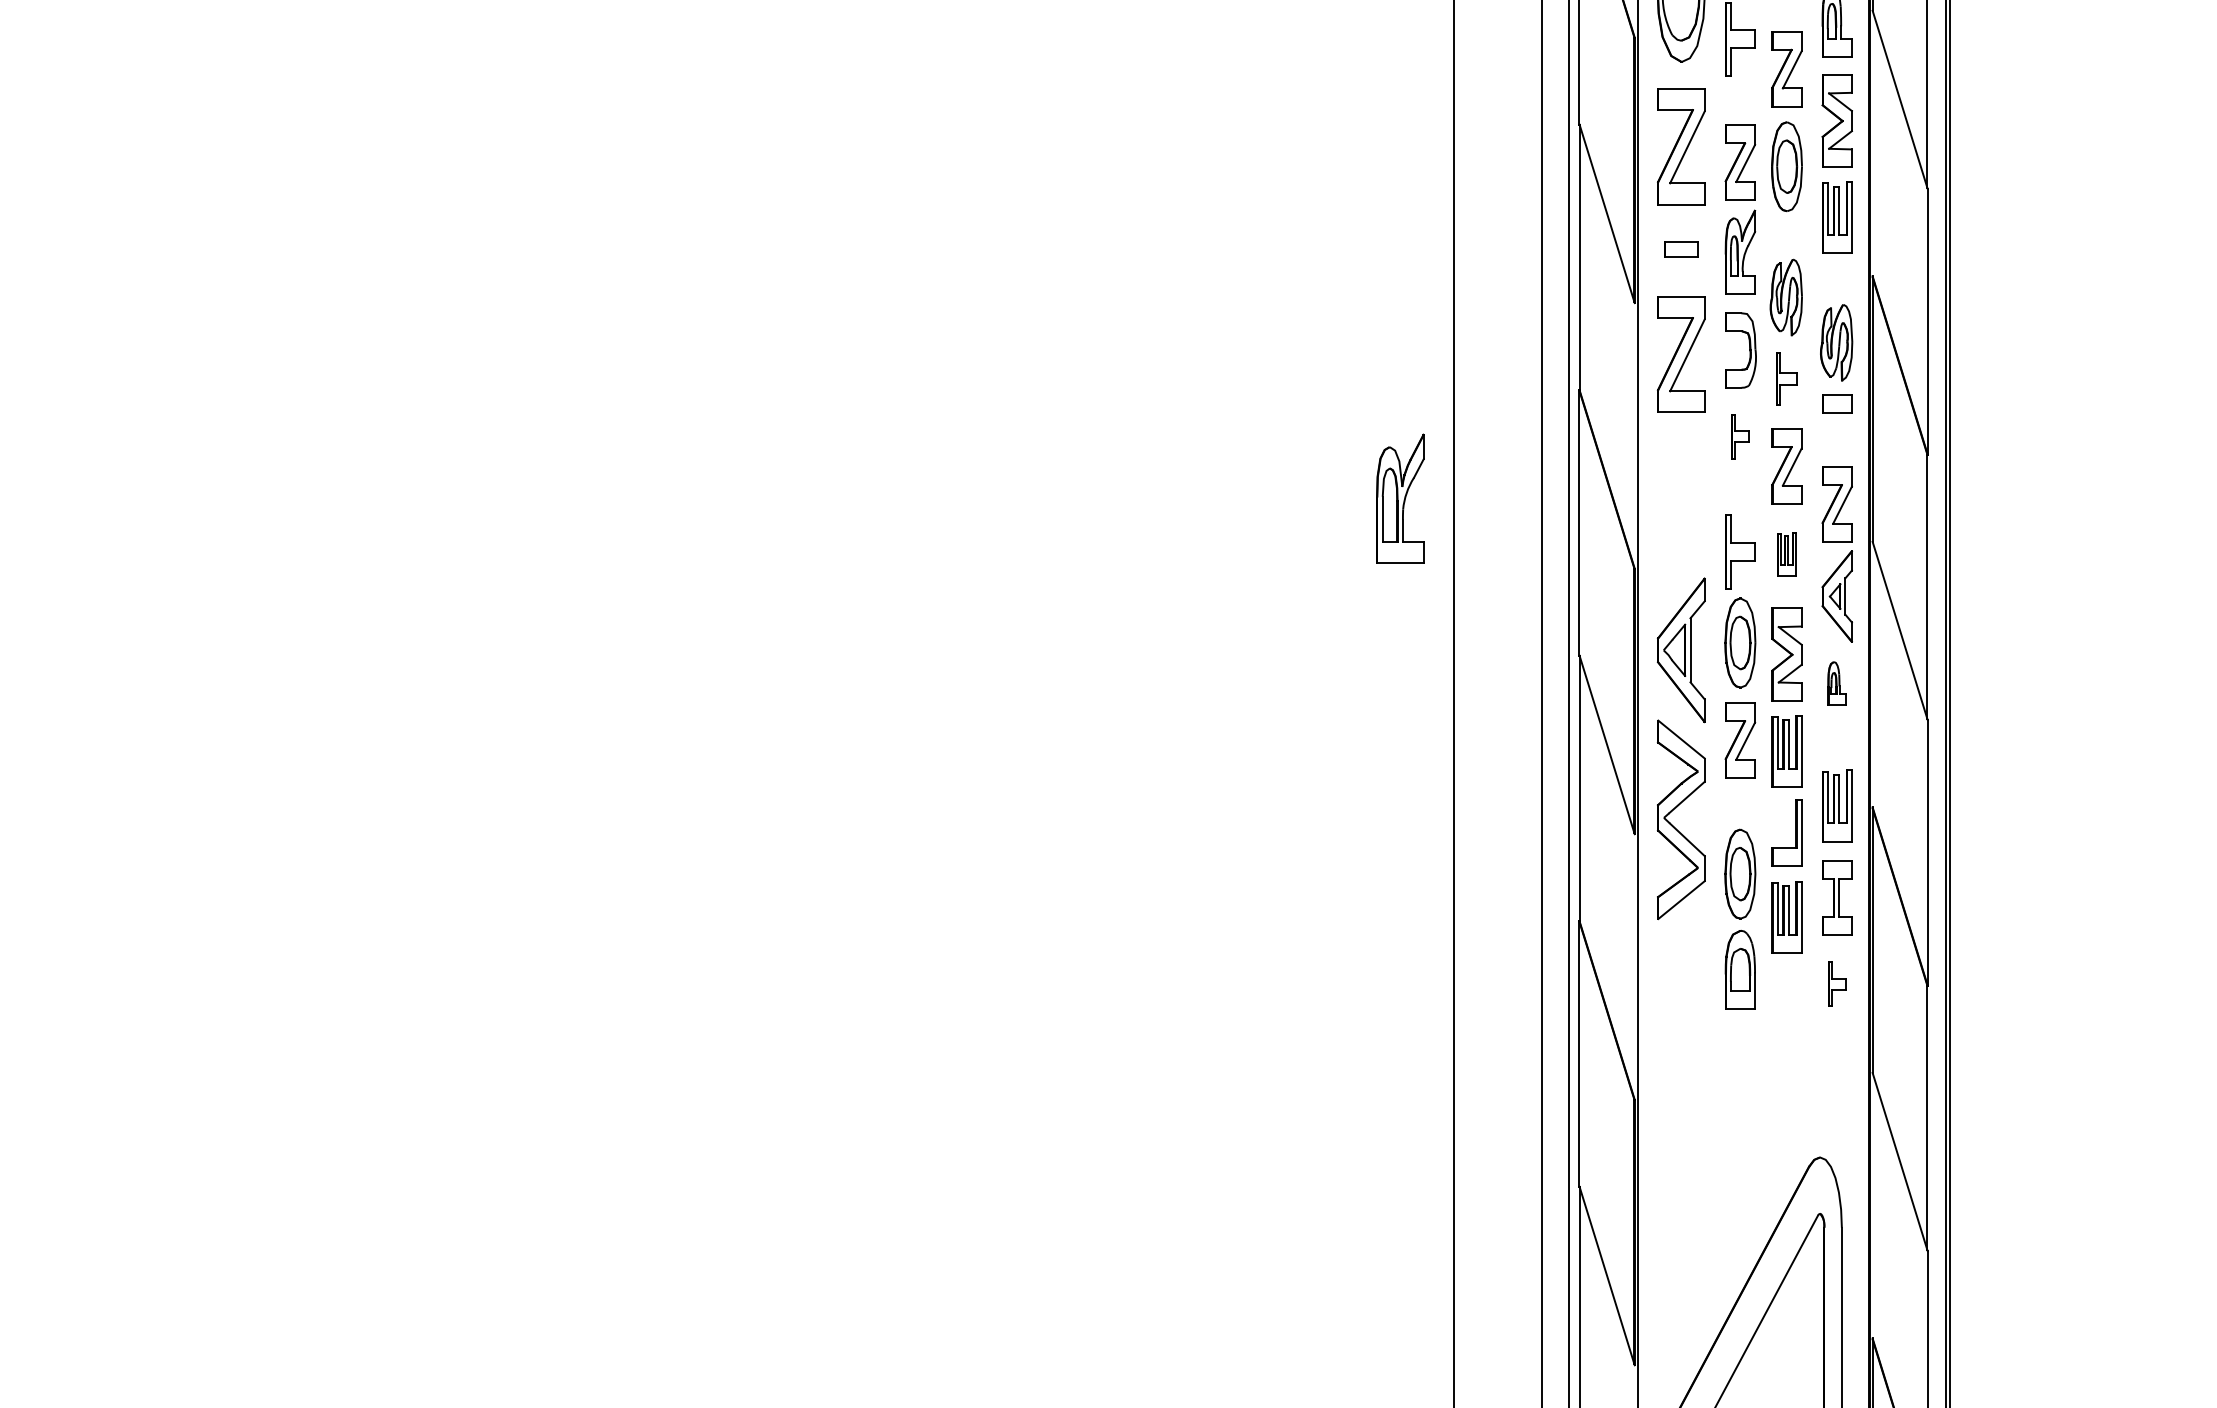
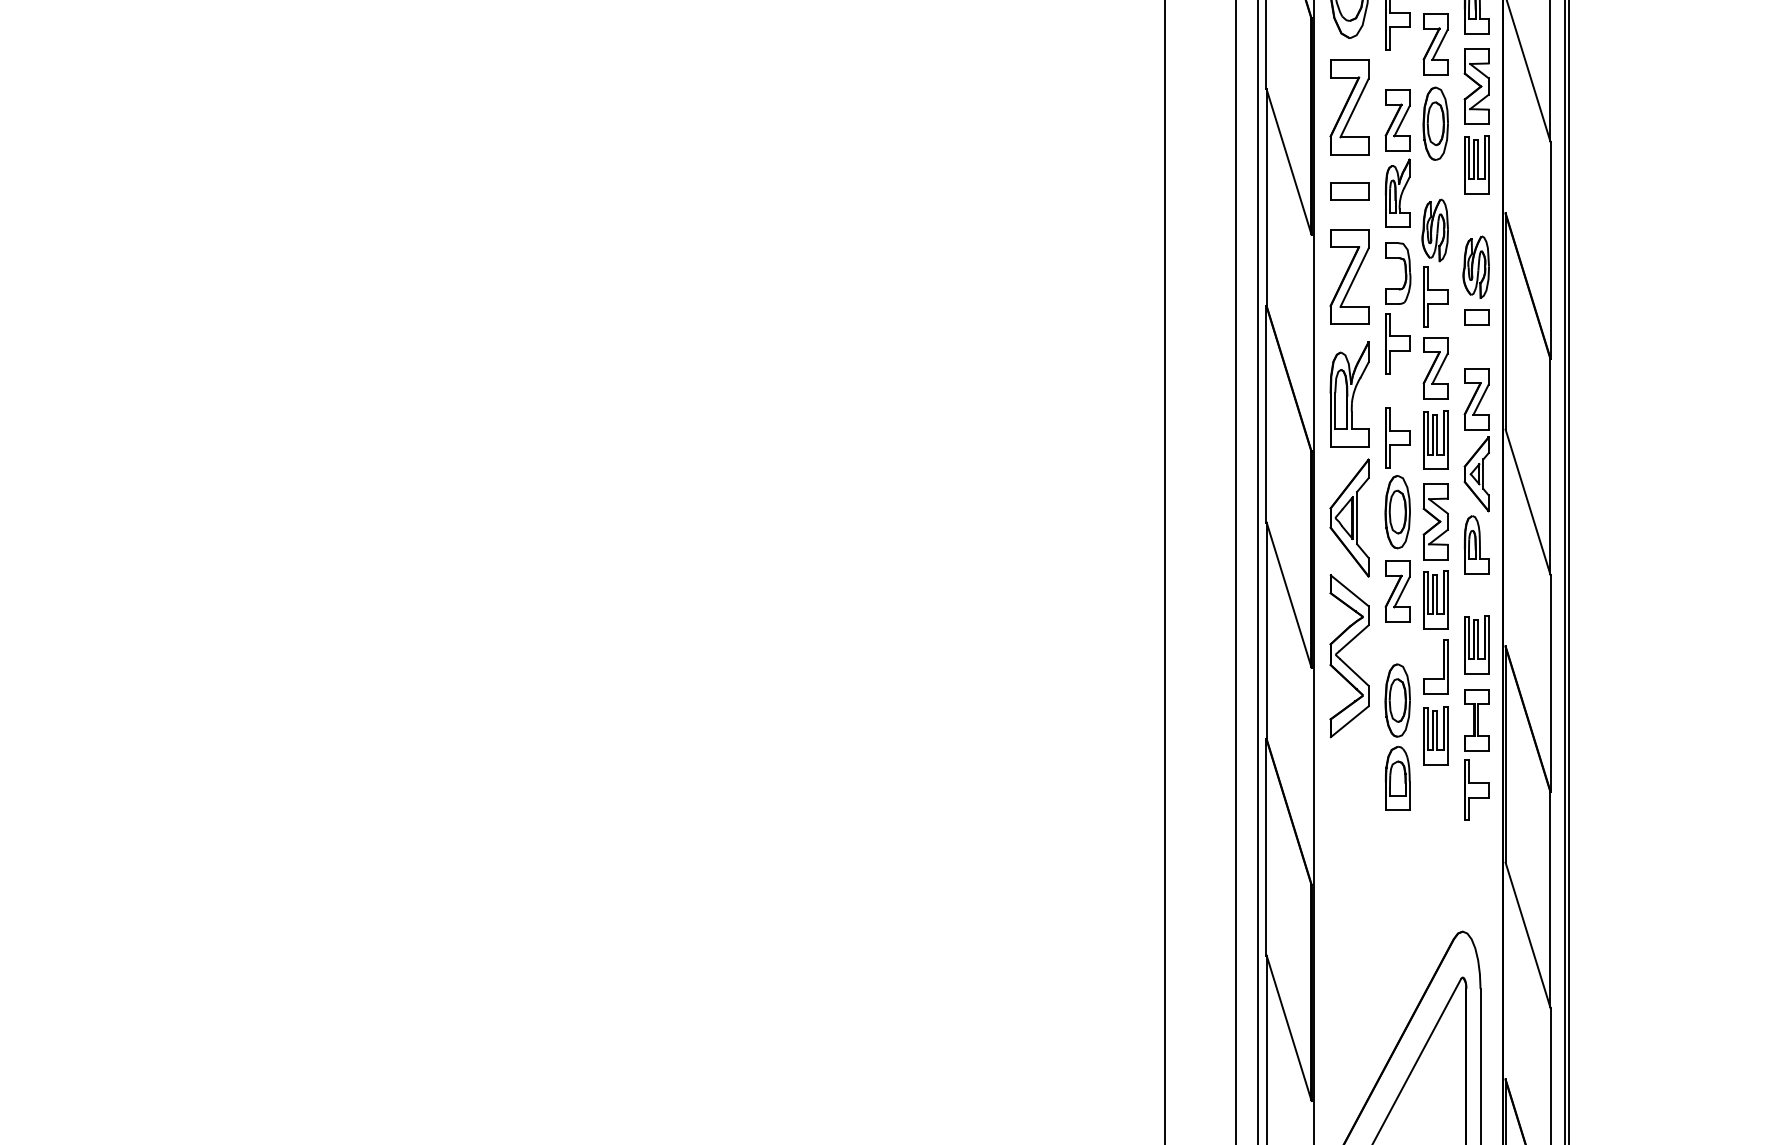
part: (1681, 249) -> (1349, 191), size x1.43
part: (1786, 378) -> (1435, 296), size x1.43
part: (1740, 436) -> (1397, 343), size x1.67
part: (1400, 498) -> (1349, 394), moved
part: (1786, 554) -> (1435, 439), size x1.67
part: (1836, 683) -> (1476, 545), size x1.67
part: (1837, 983) -> (1476, 789), size x1.67

